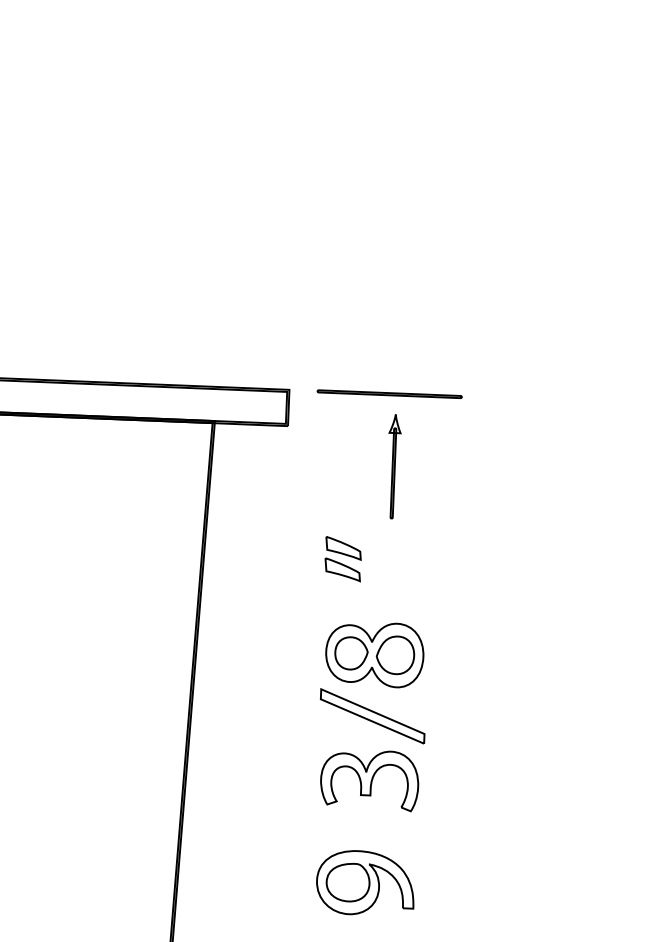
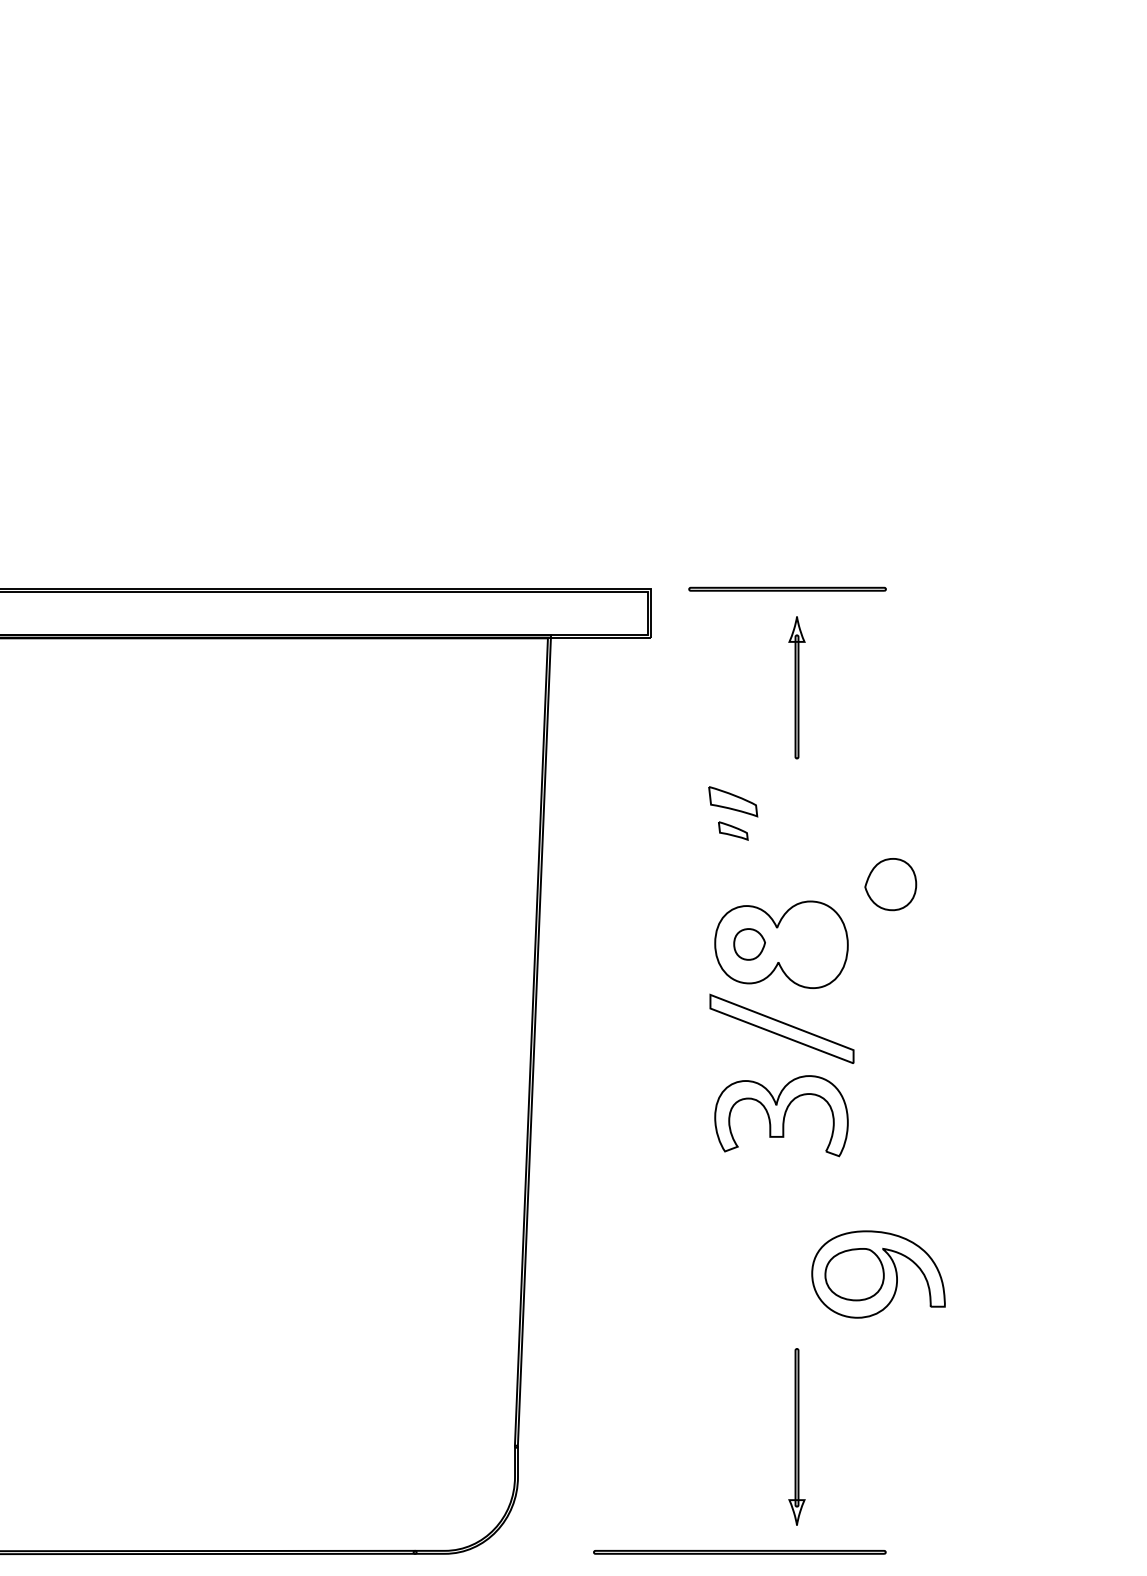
part: (342, 569) -> (733, 830), size x0.6
part: (351, 653) -> (749, 944), size x0.7
part: (395, 655) -> (890, 884), moved
part: (365, 883) -> (878, 1274), moved

